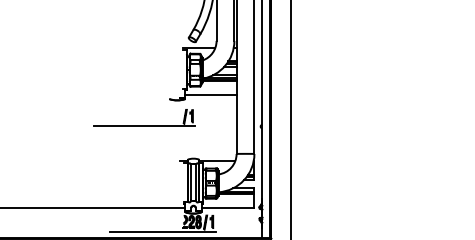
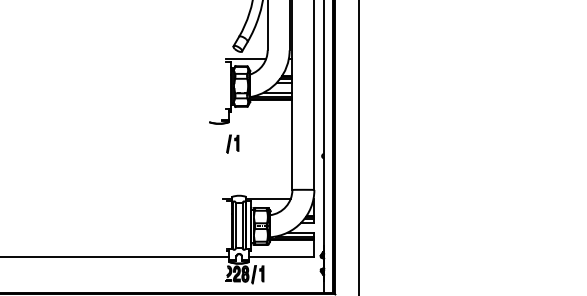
line: (210, 94) -> (260, 116), removed
line: (144, 126) -> (178, 156), removed
line: (162, 232) -> (200, 286), removed

